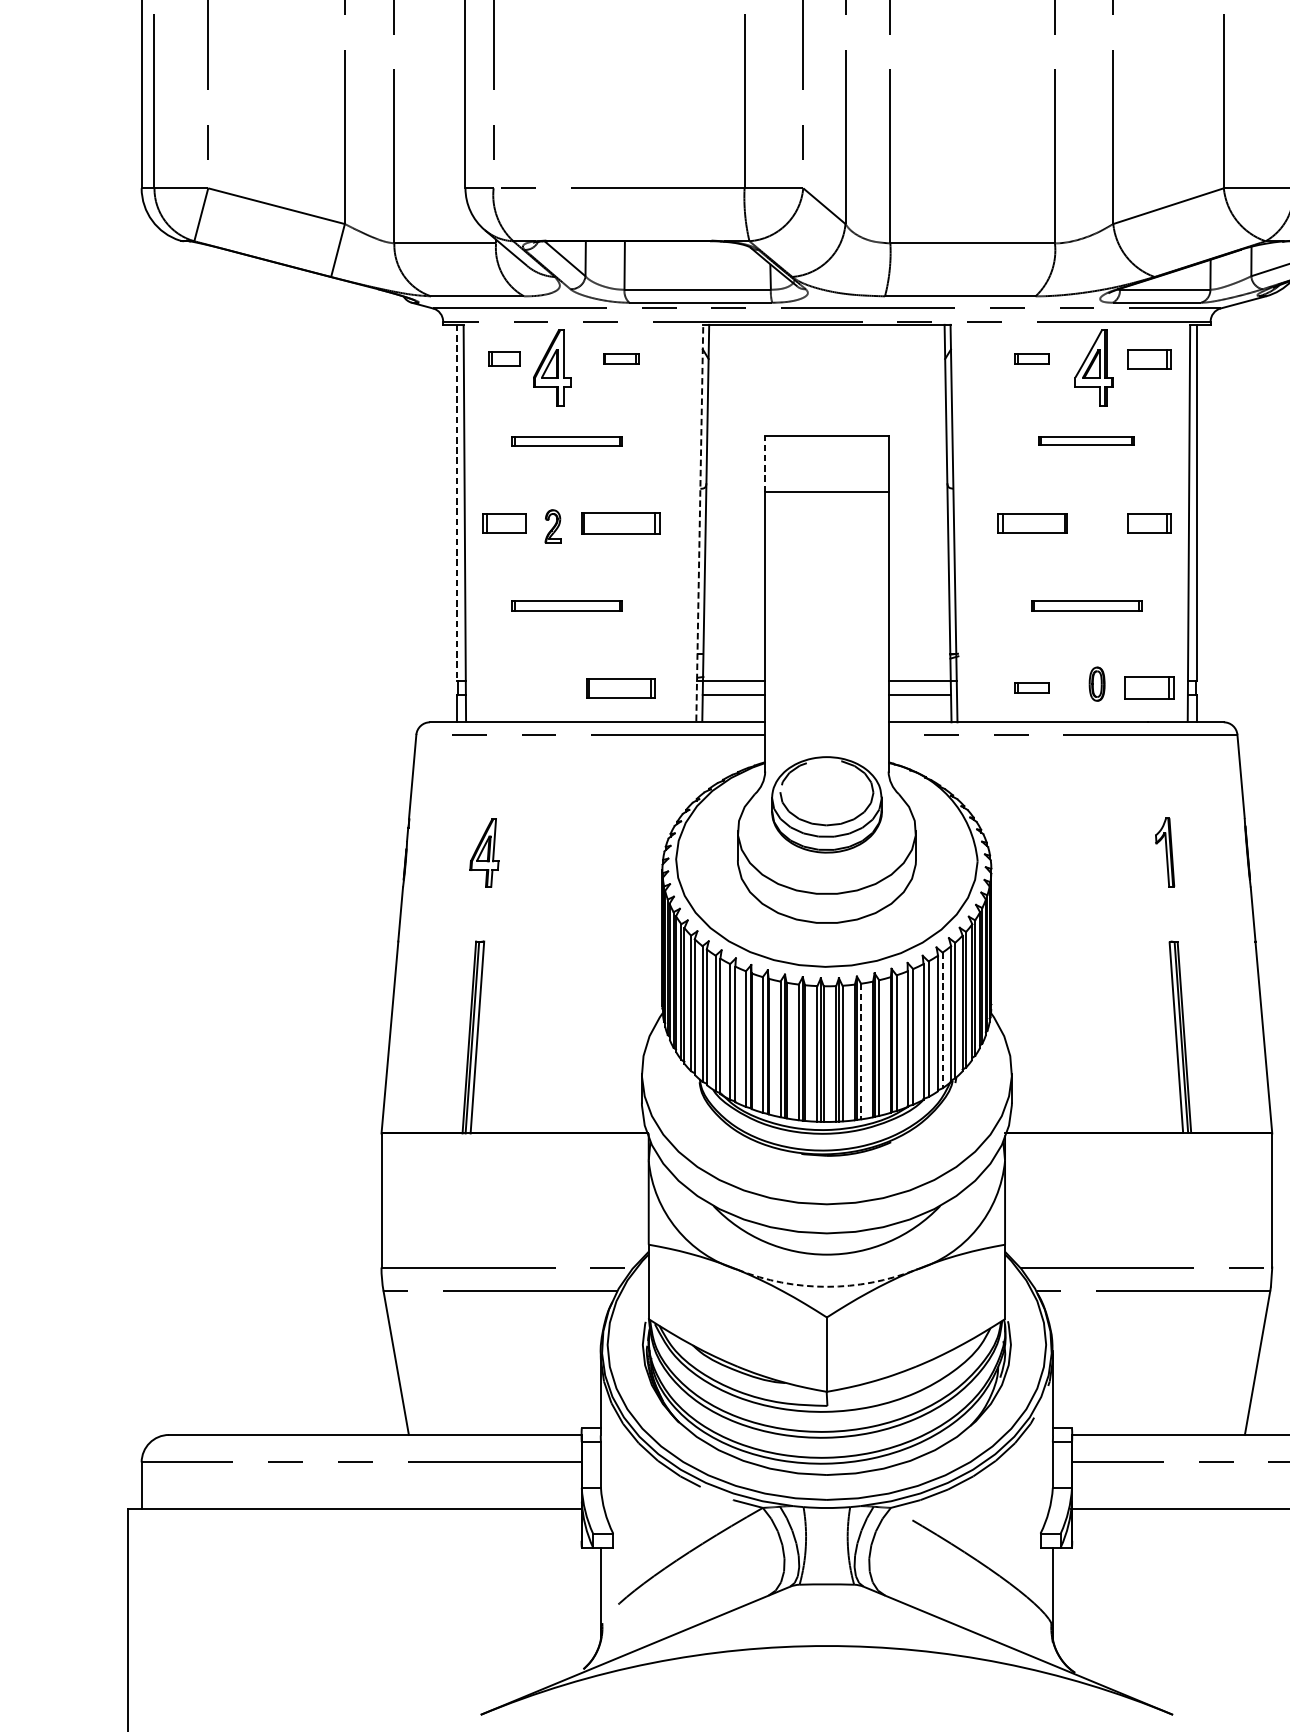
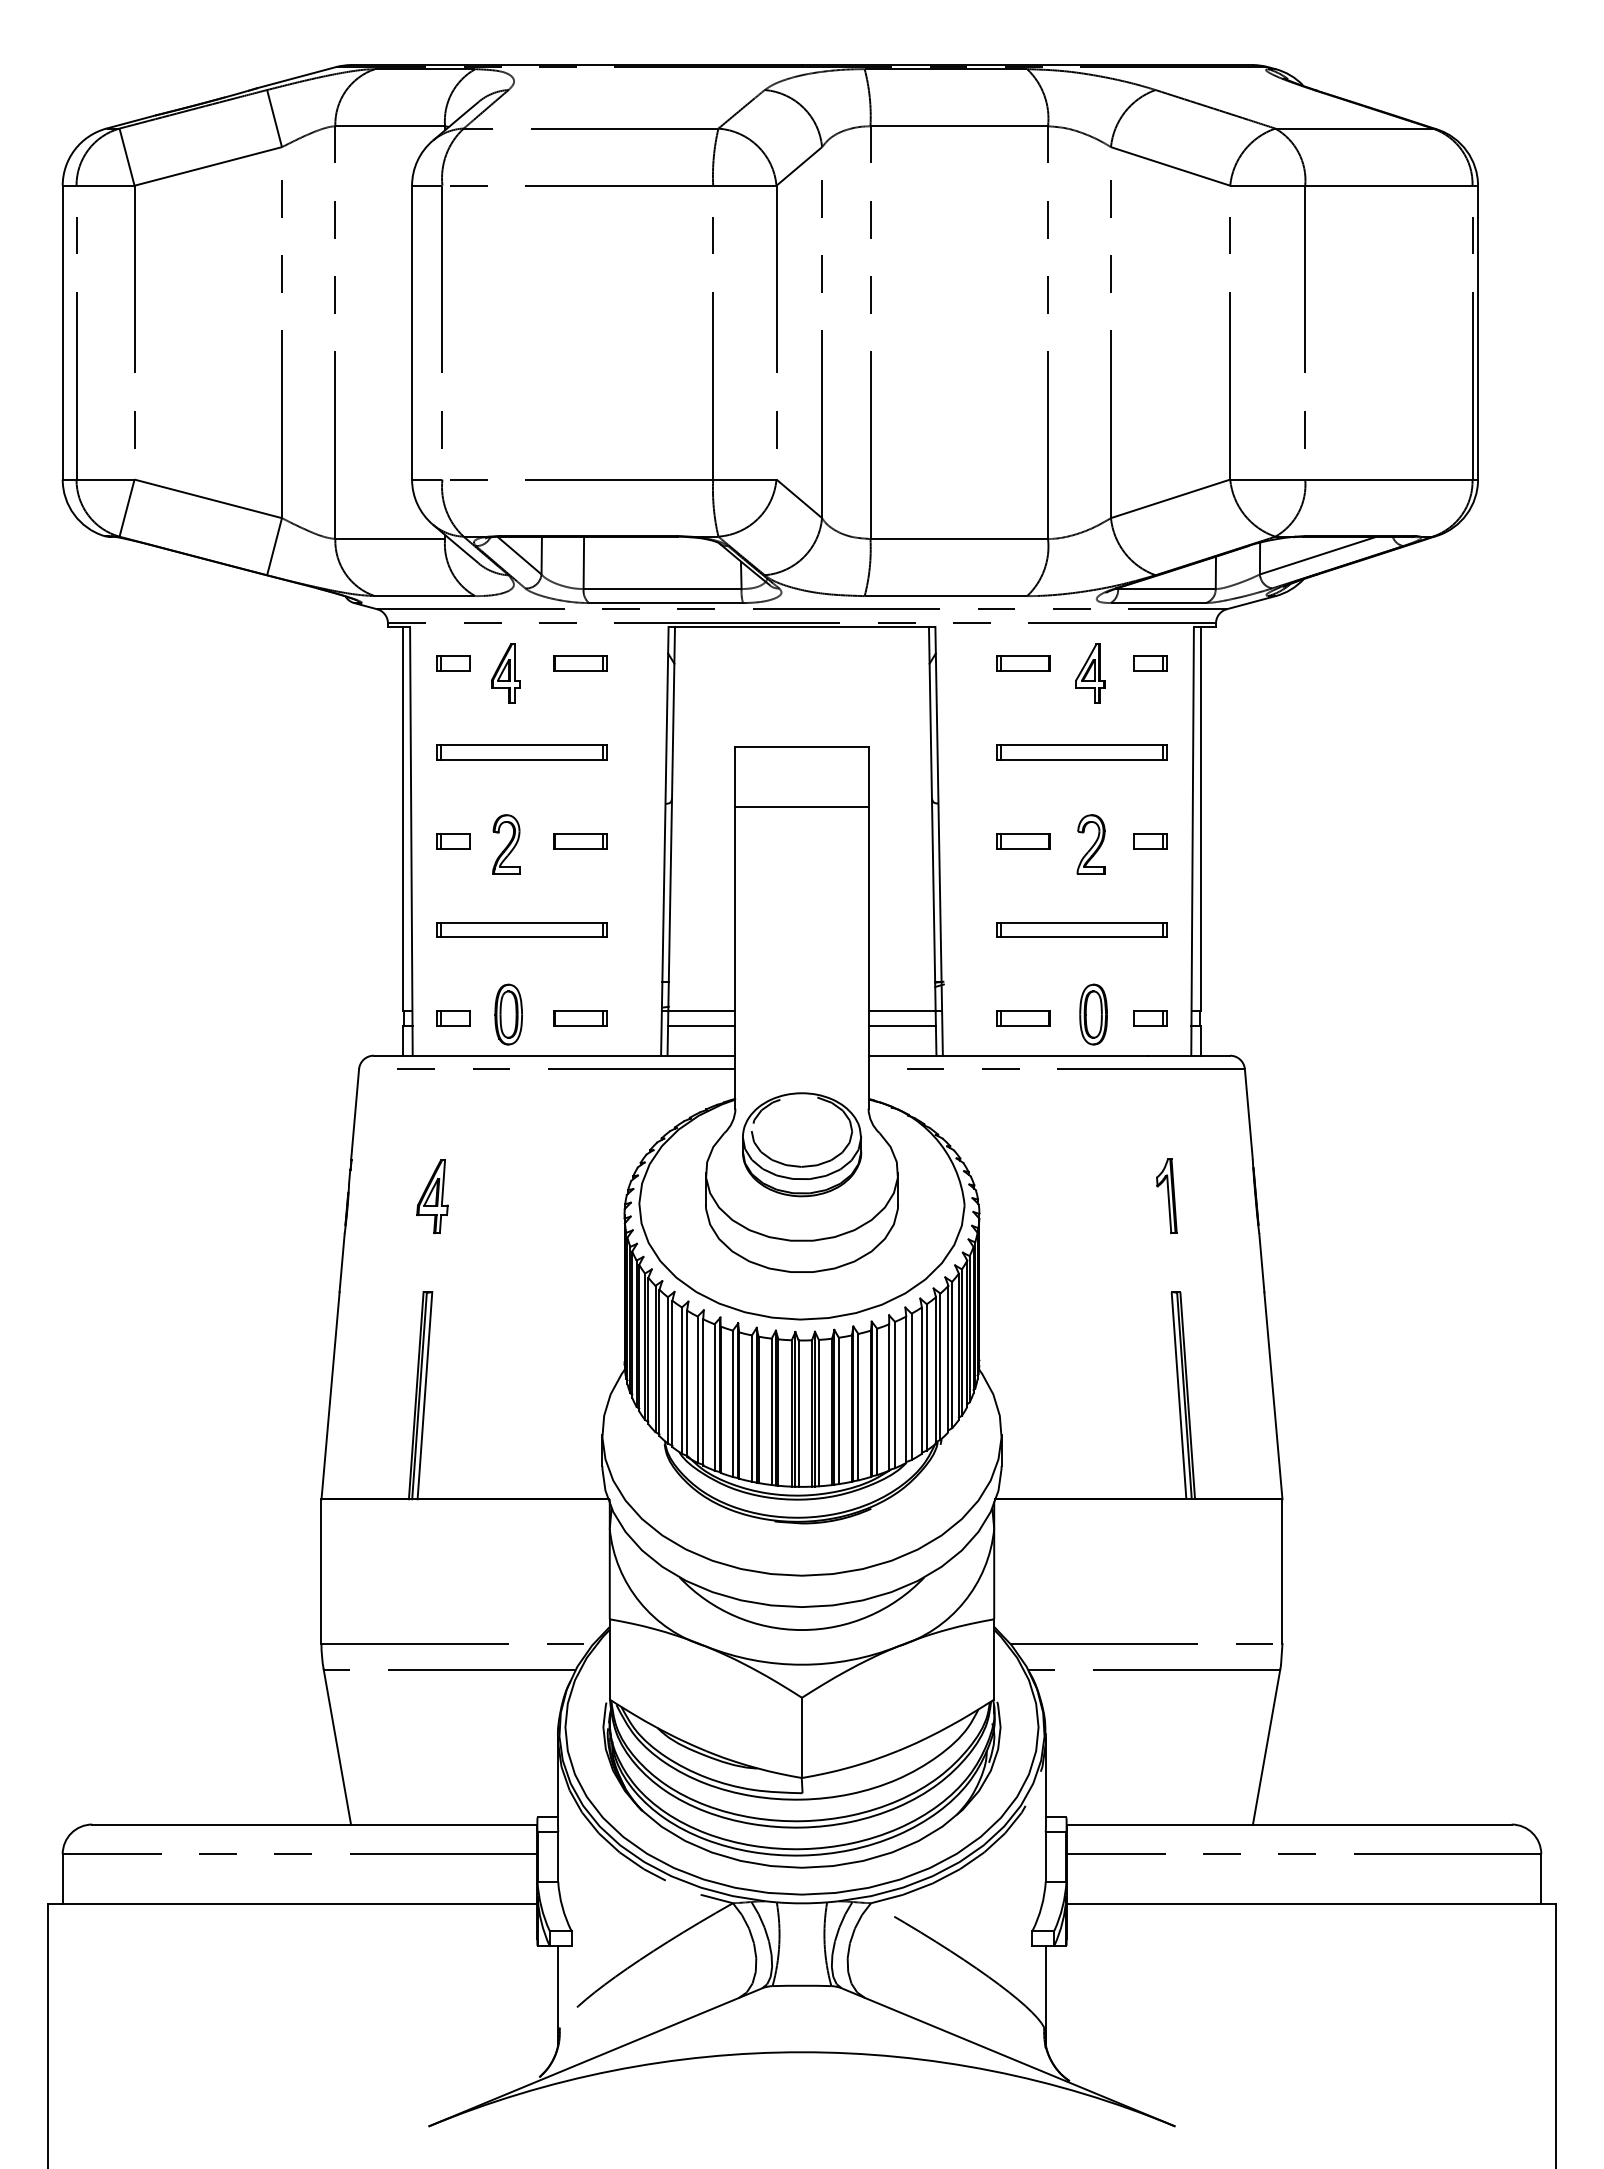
part: (621, 358) -> (580, 663), size x1.43
part: (1032, 358) -> (1023, 663), size x1.43
part: (1149, 358) -> (1150, 663), size x0.71
part: (552, 368) -> (505, 673), size x0.71
part: (1094, 368) -> (1090, 673), size x0.71
part: (566, 441) -> (521, 752), size x1.43
part: (1085, 441) -> (1081, 752), size x1.67
line: (765, 463) -> (735, 776), dashed -> solid
line: (456, 503) -> (402, 819), dashed -> solid
line: (699, 522) -> (664, 840), dashed -> solid
part: (503, 523) -> (453, 841), size x0.71
part: (621, 523) -> (580, 841), size x0.62
part: (1032, 523) -> (1023, 841), size x0.71
part: (1149, 523) -> (1150, 841), size x0.71
part: (553, 526) -> (506, 844), size x1.67
part: (1094, 526) -> (1090, 844), added
part: (566, 605) -> (521, 929), size x1.43
part: (1085, 605) -> (1081, 929), size x1.43
part: (554, 684) -> (508, 1014), added
part: (1097, 684) -> (1093, 1014), size x1.67
part: (503, 687) -> (453, 1018), added
part: (621, 687) -> (580, 1018), size x0.71
part: (1032, 687) -> (1023, 1018), size x1.43
part: (1149, 687) -> (1150, 1018), size x0.62
line: (942, 1020) -> (926, 1377), dashed -> solid
line: (860, 1052) -> (838, 1411), dashed -> solid
arc: (827, 1286) -> (802, 1664), dashed -> solid

